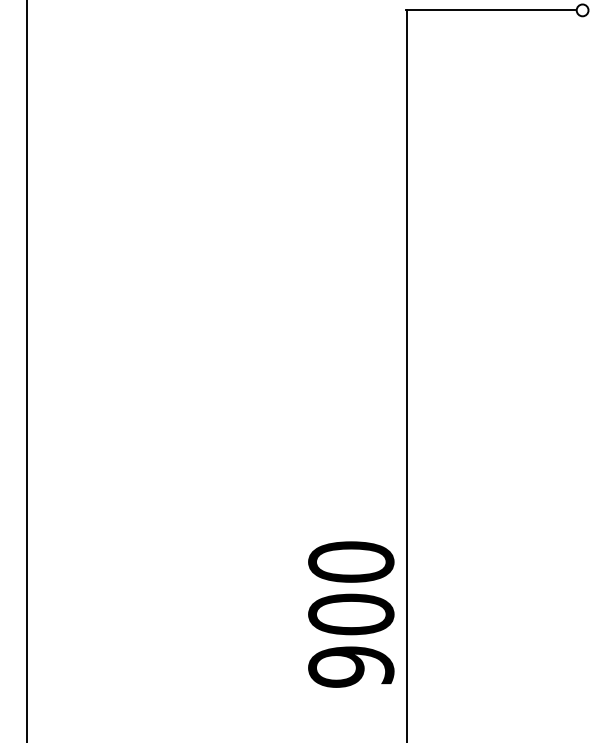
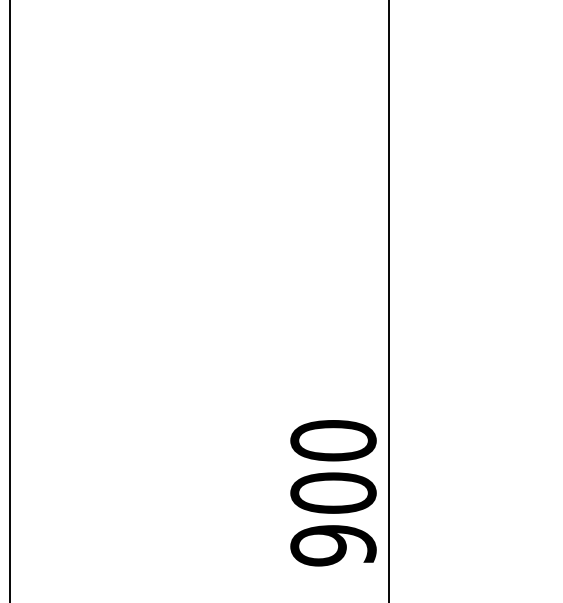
text: (351, 614) -> (333, 493), moved

